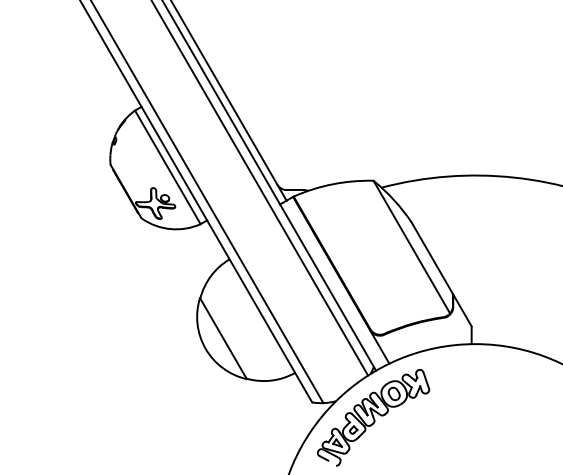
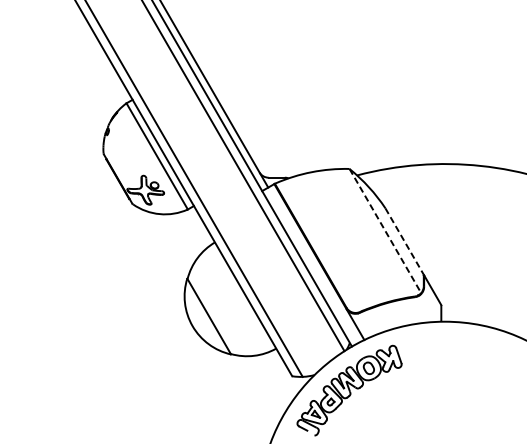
line: (411, 247) -> (385, 231), solid -> dashed
line: (432, 258) -> (404, 241), solid -> dashed

